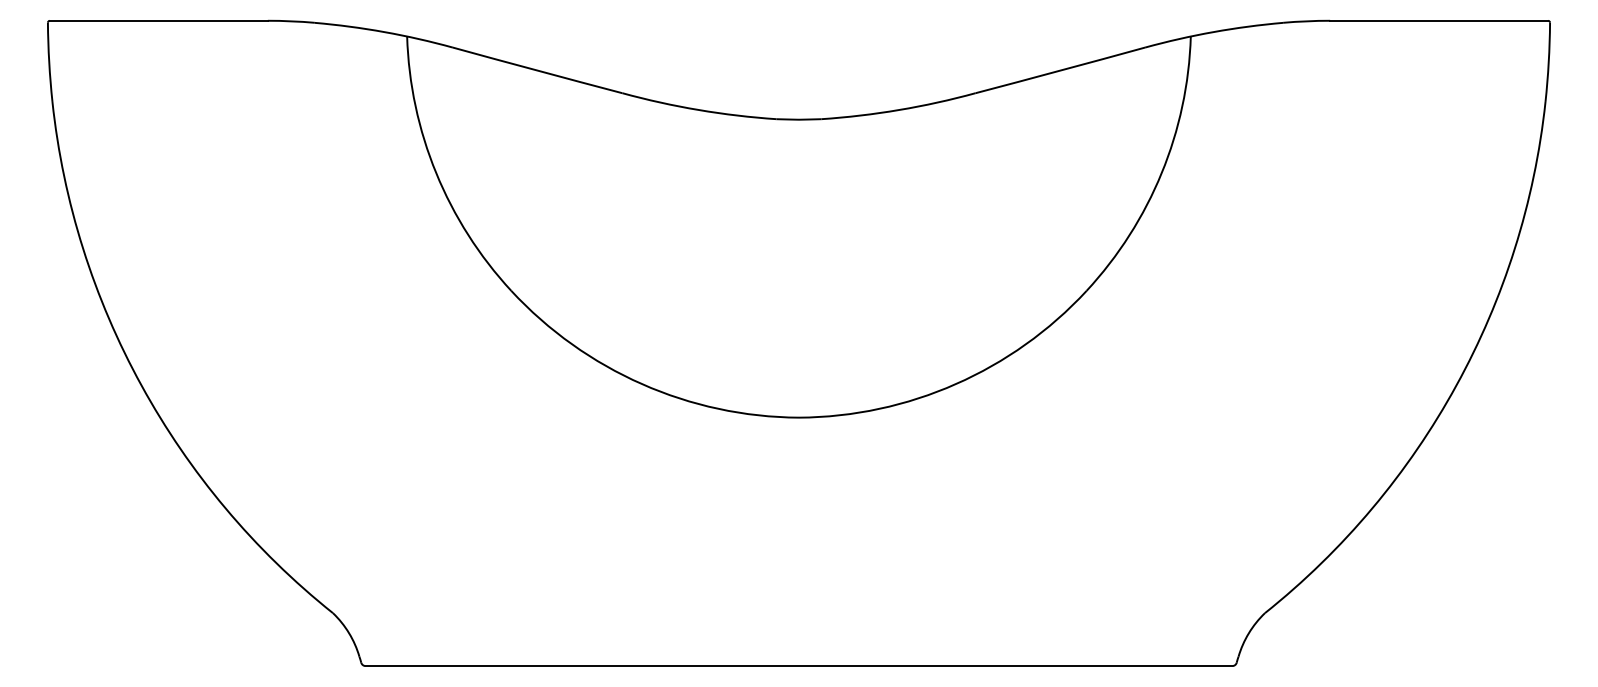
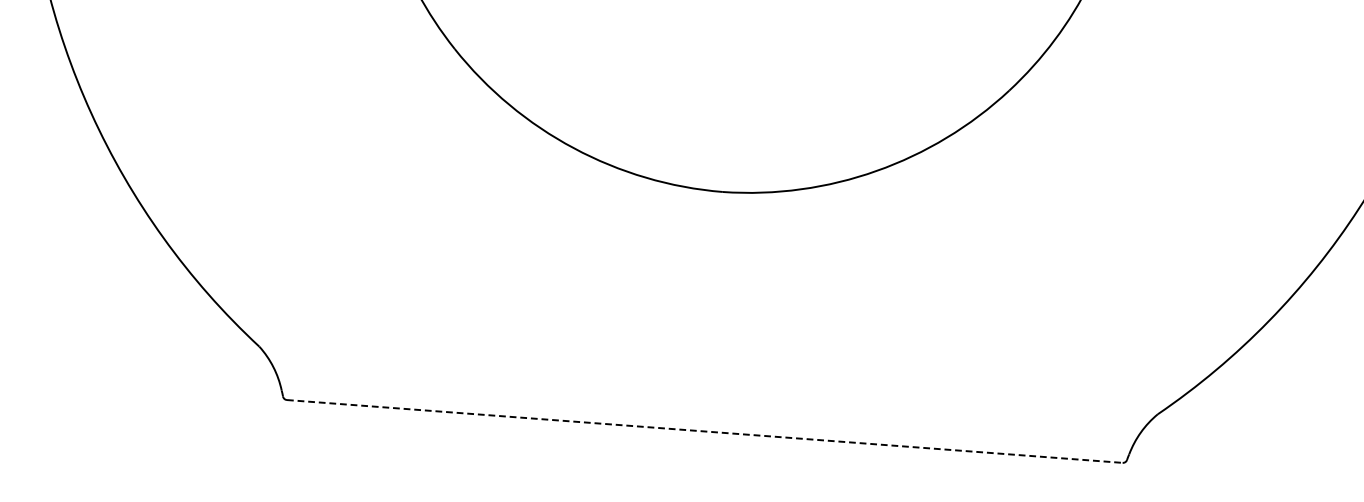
line: (799, 666) -> (705, 431), solid -> dashed

